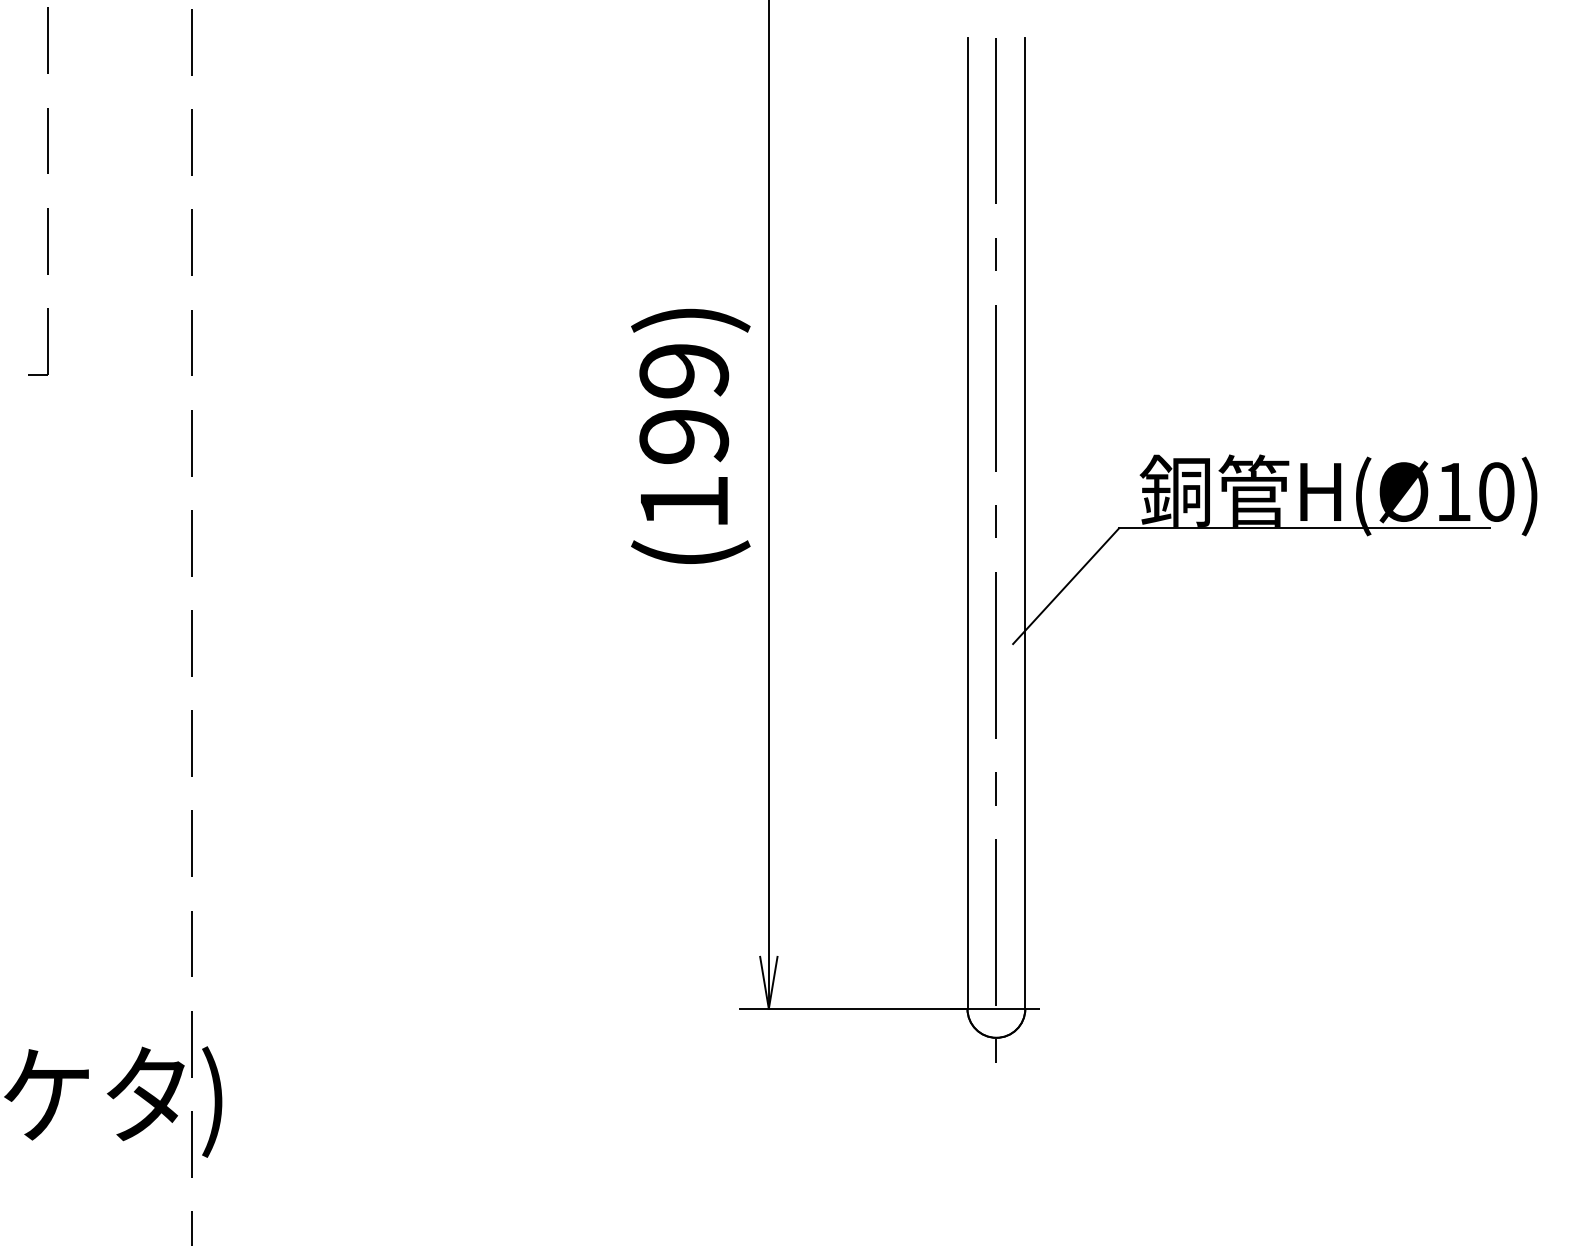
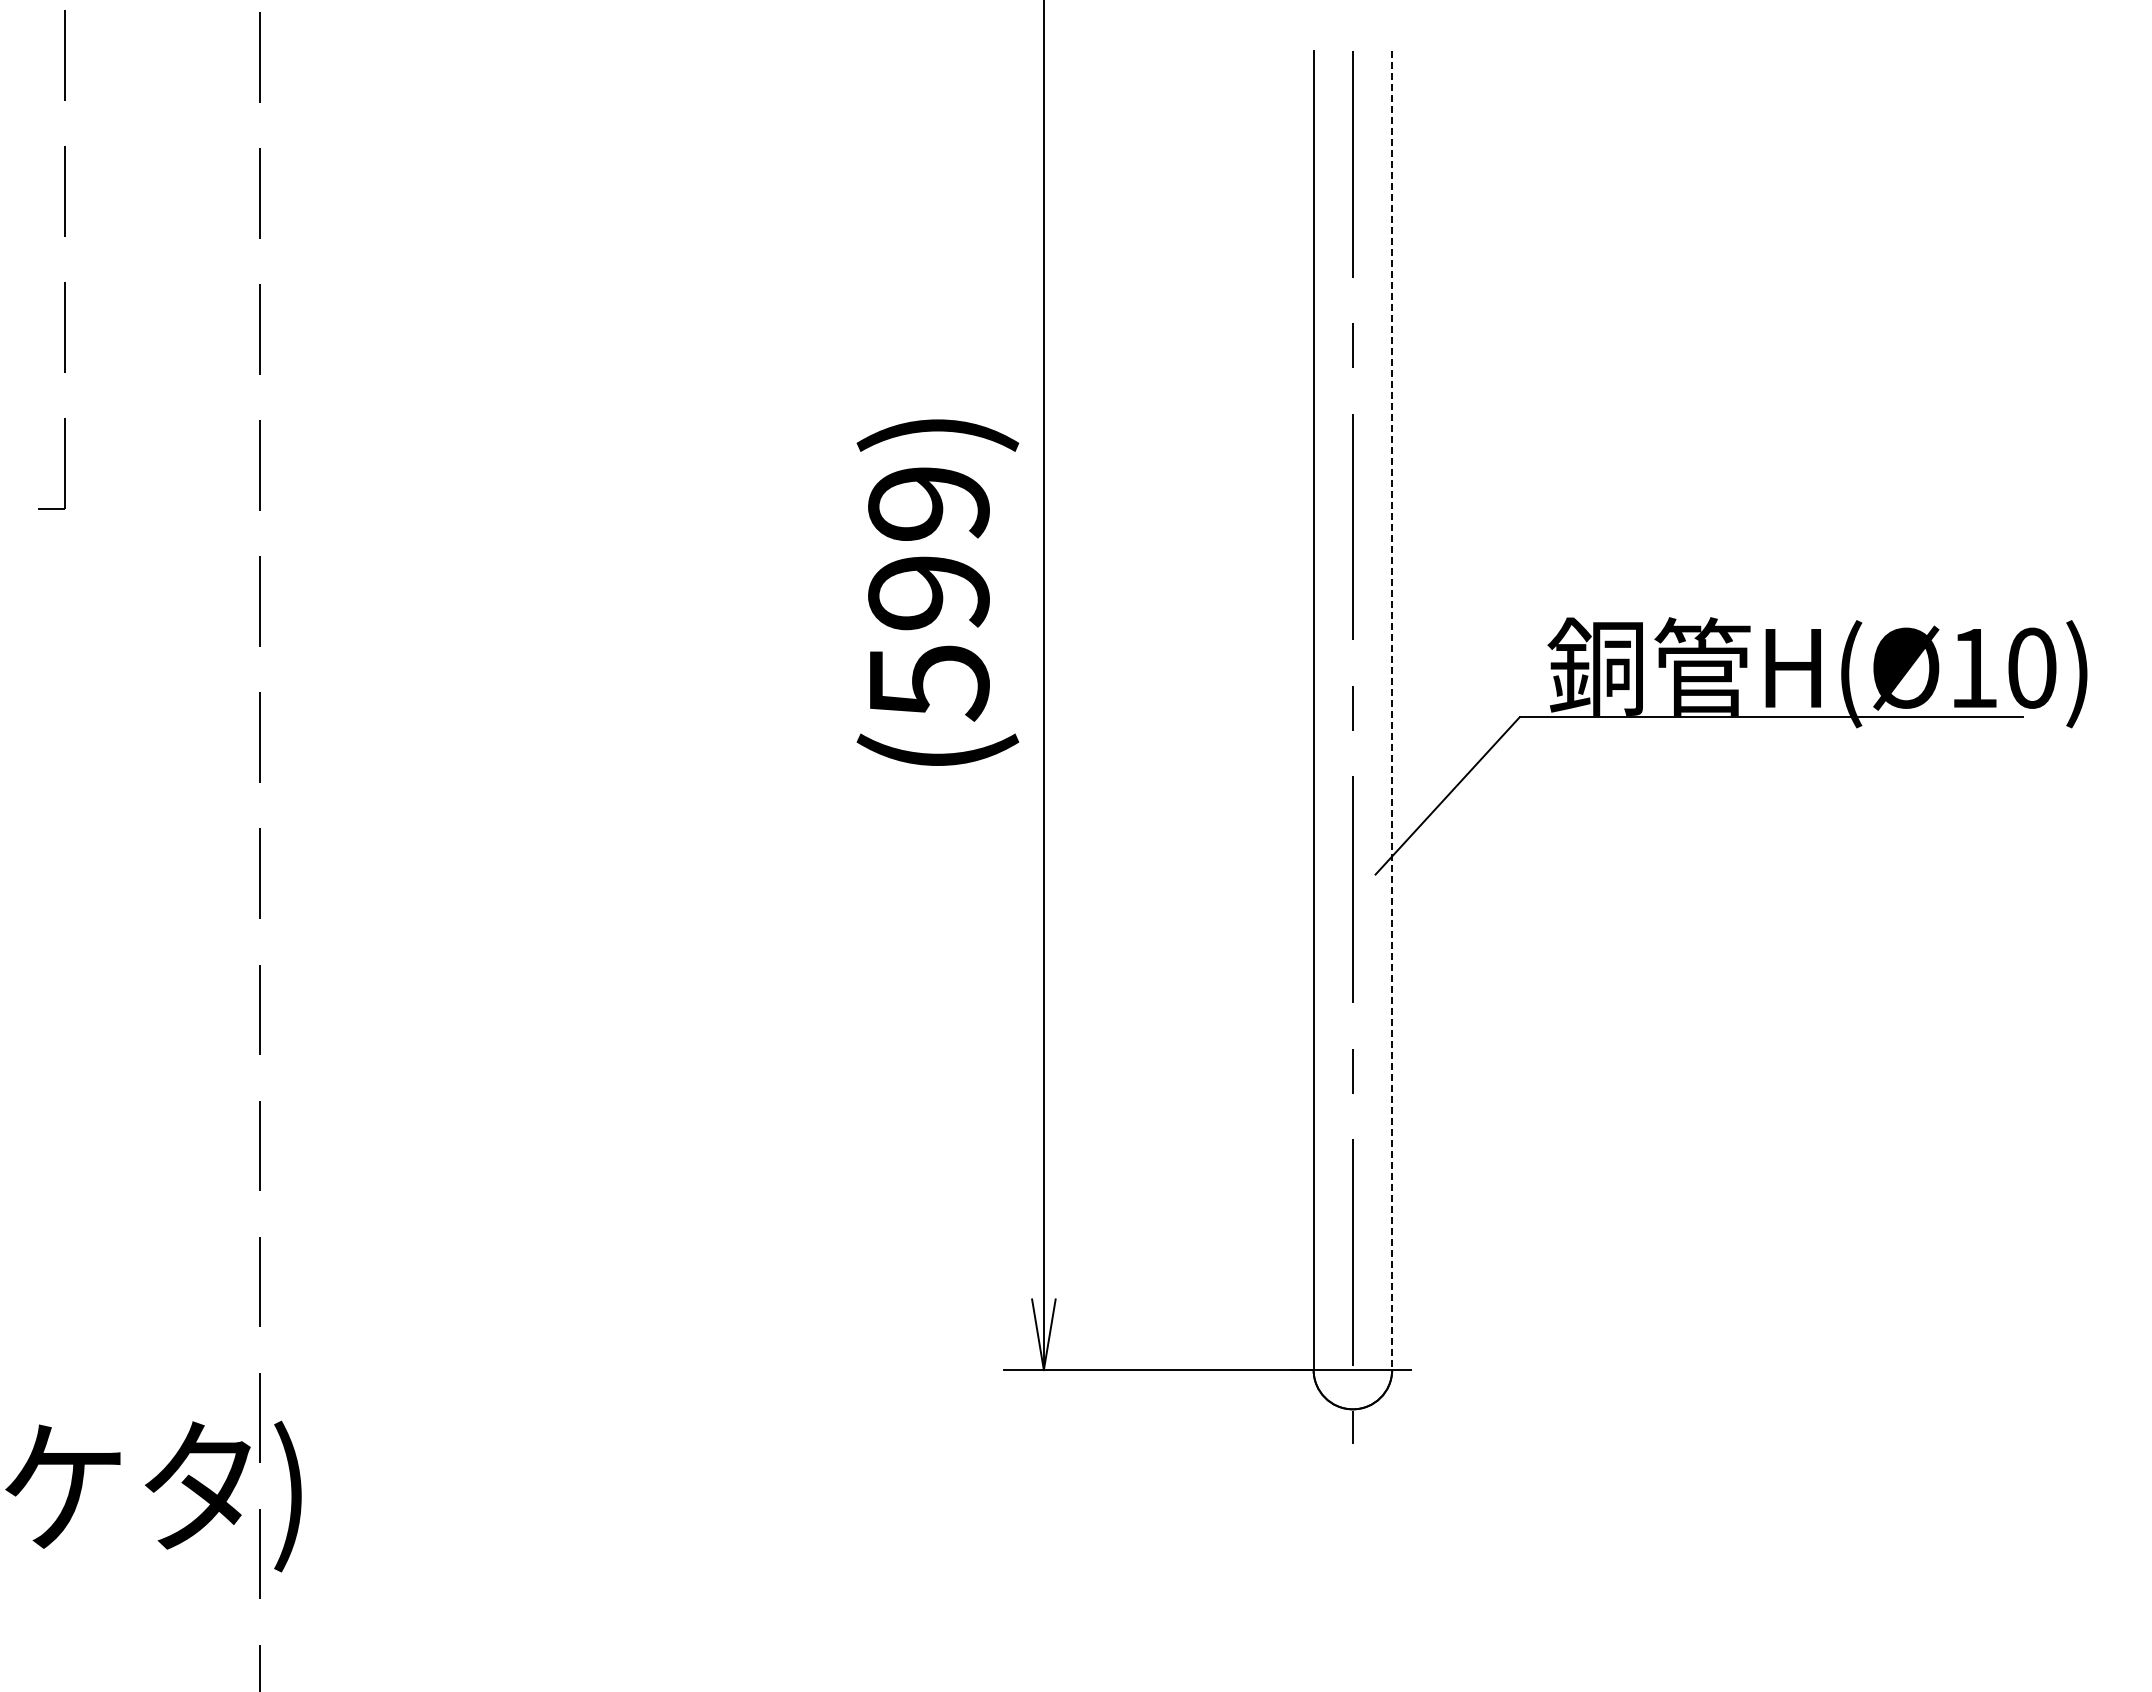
text: (684, 503) -> (929, 683), (199) -> (599)
line: (1025, 523) -> (1392, 710), solid -> dashed

